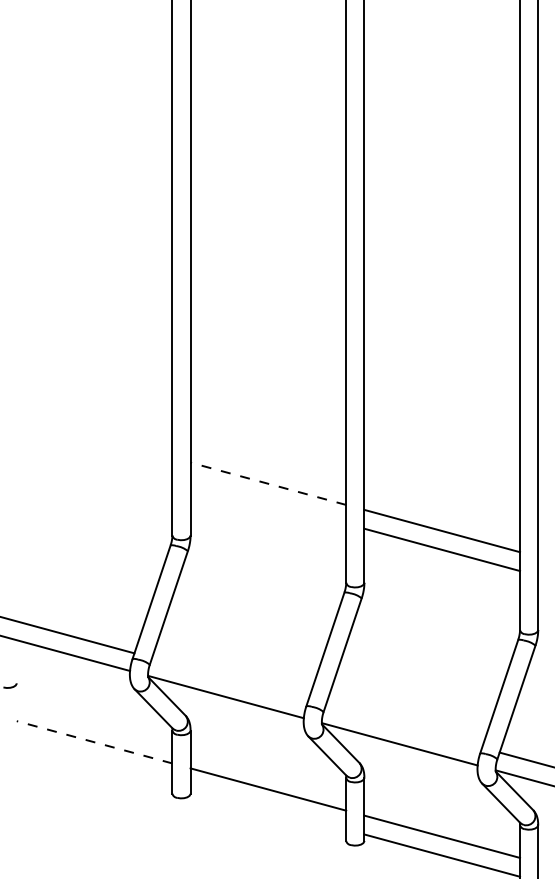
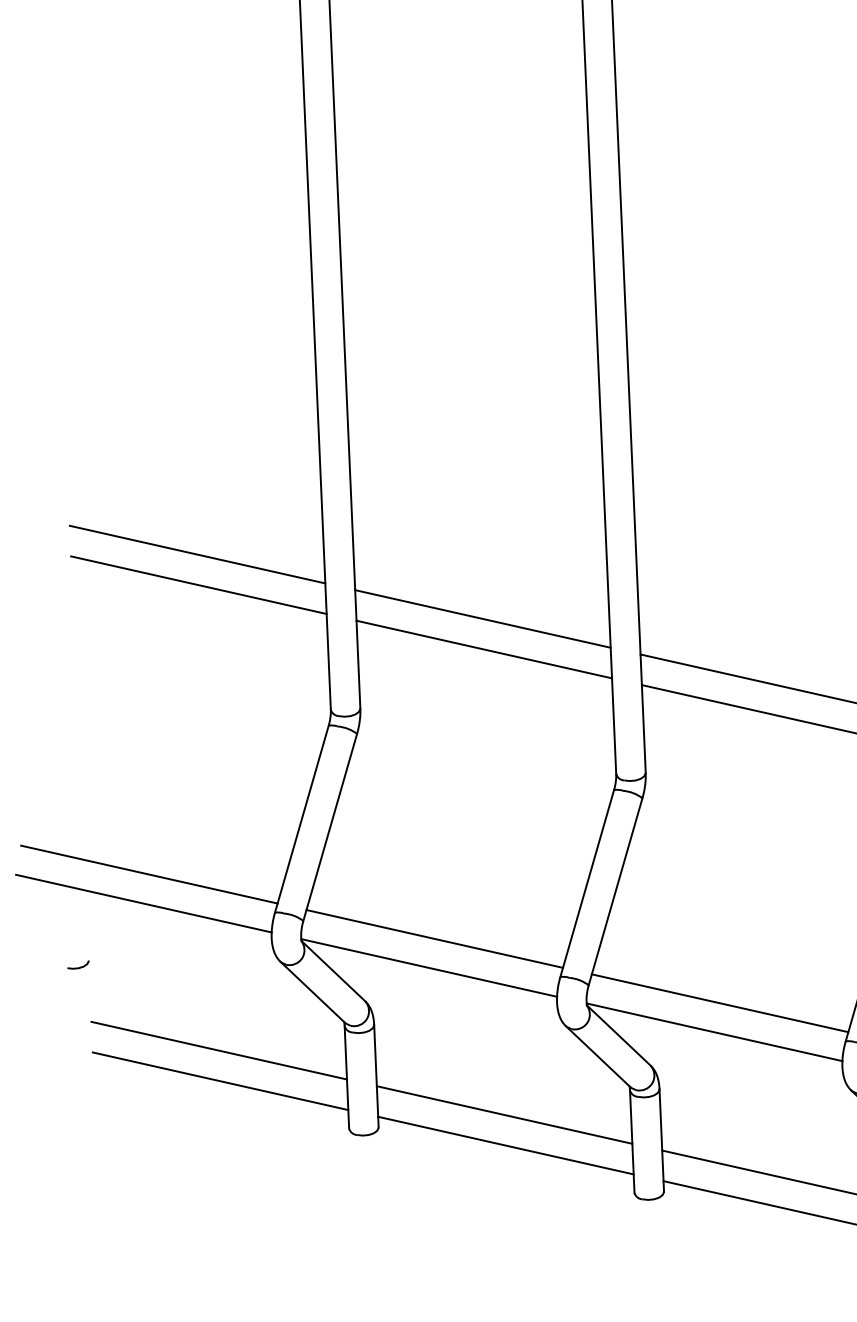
line: (94, 436) -> (197, 554), added
line: (94, 455) -> (198, 585), added
line: (268, 483) -> (483, 618), dashed -> solid
line: (268, 502) -> (484, 649), added
line: (230, 679) -> (435, 939), added
line: (403, 726) -> (719, 1003), added
line: (94, 742) -> (219, 1051), dashed -> solid
line: (94, 761) -> (220, 1081), added
line: (268, 808) -> (506, 1145), added

